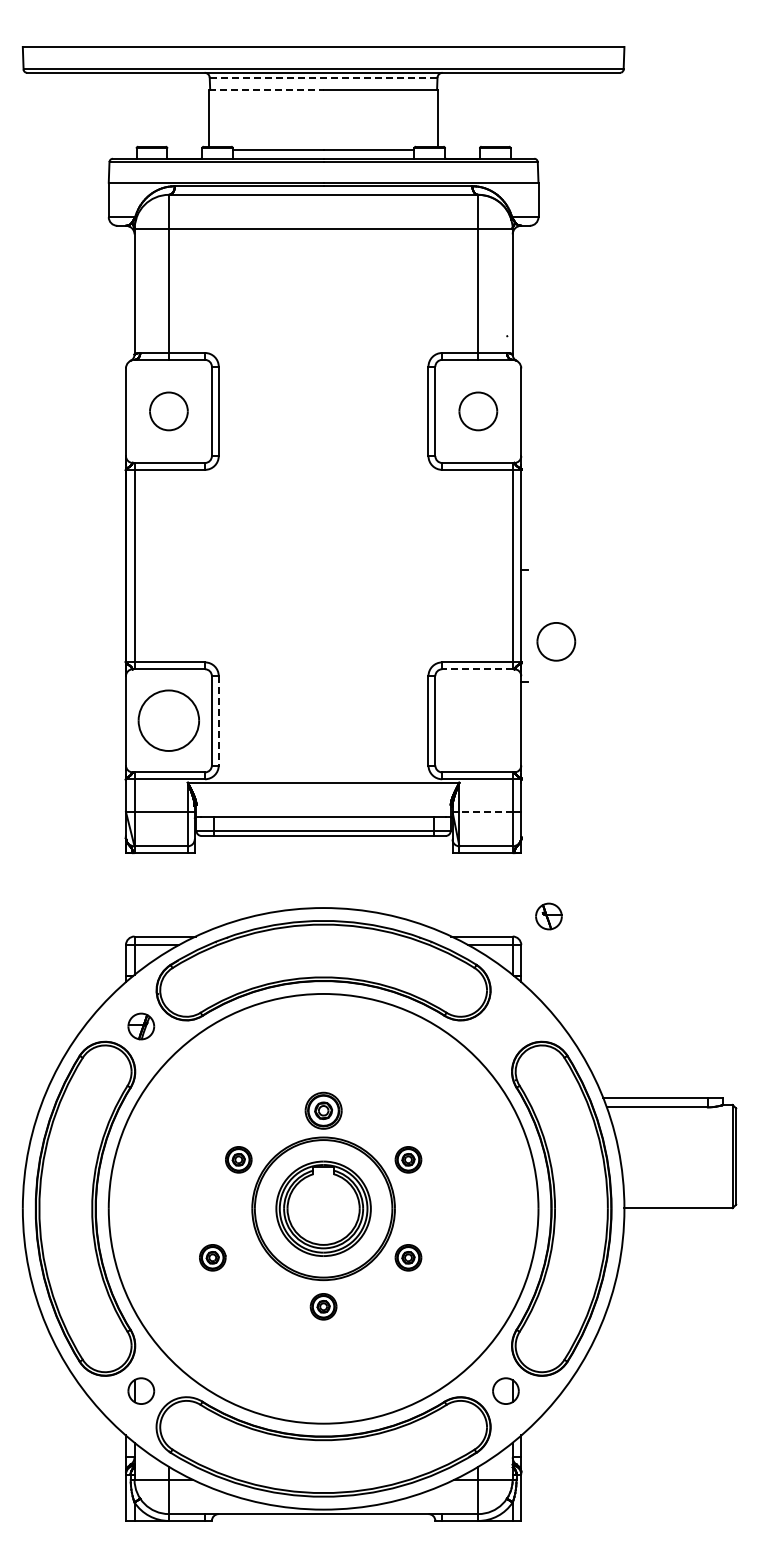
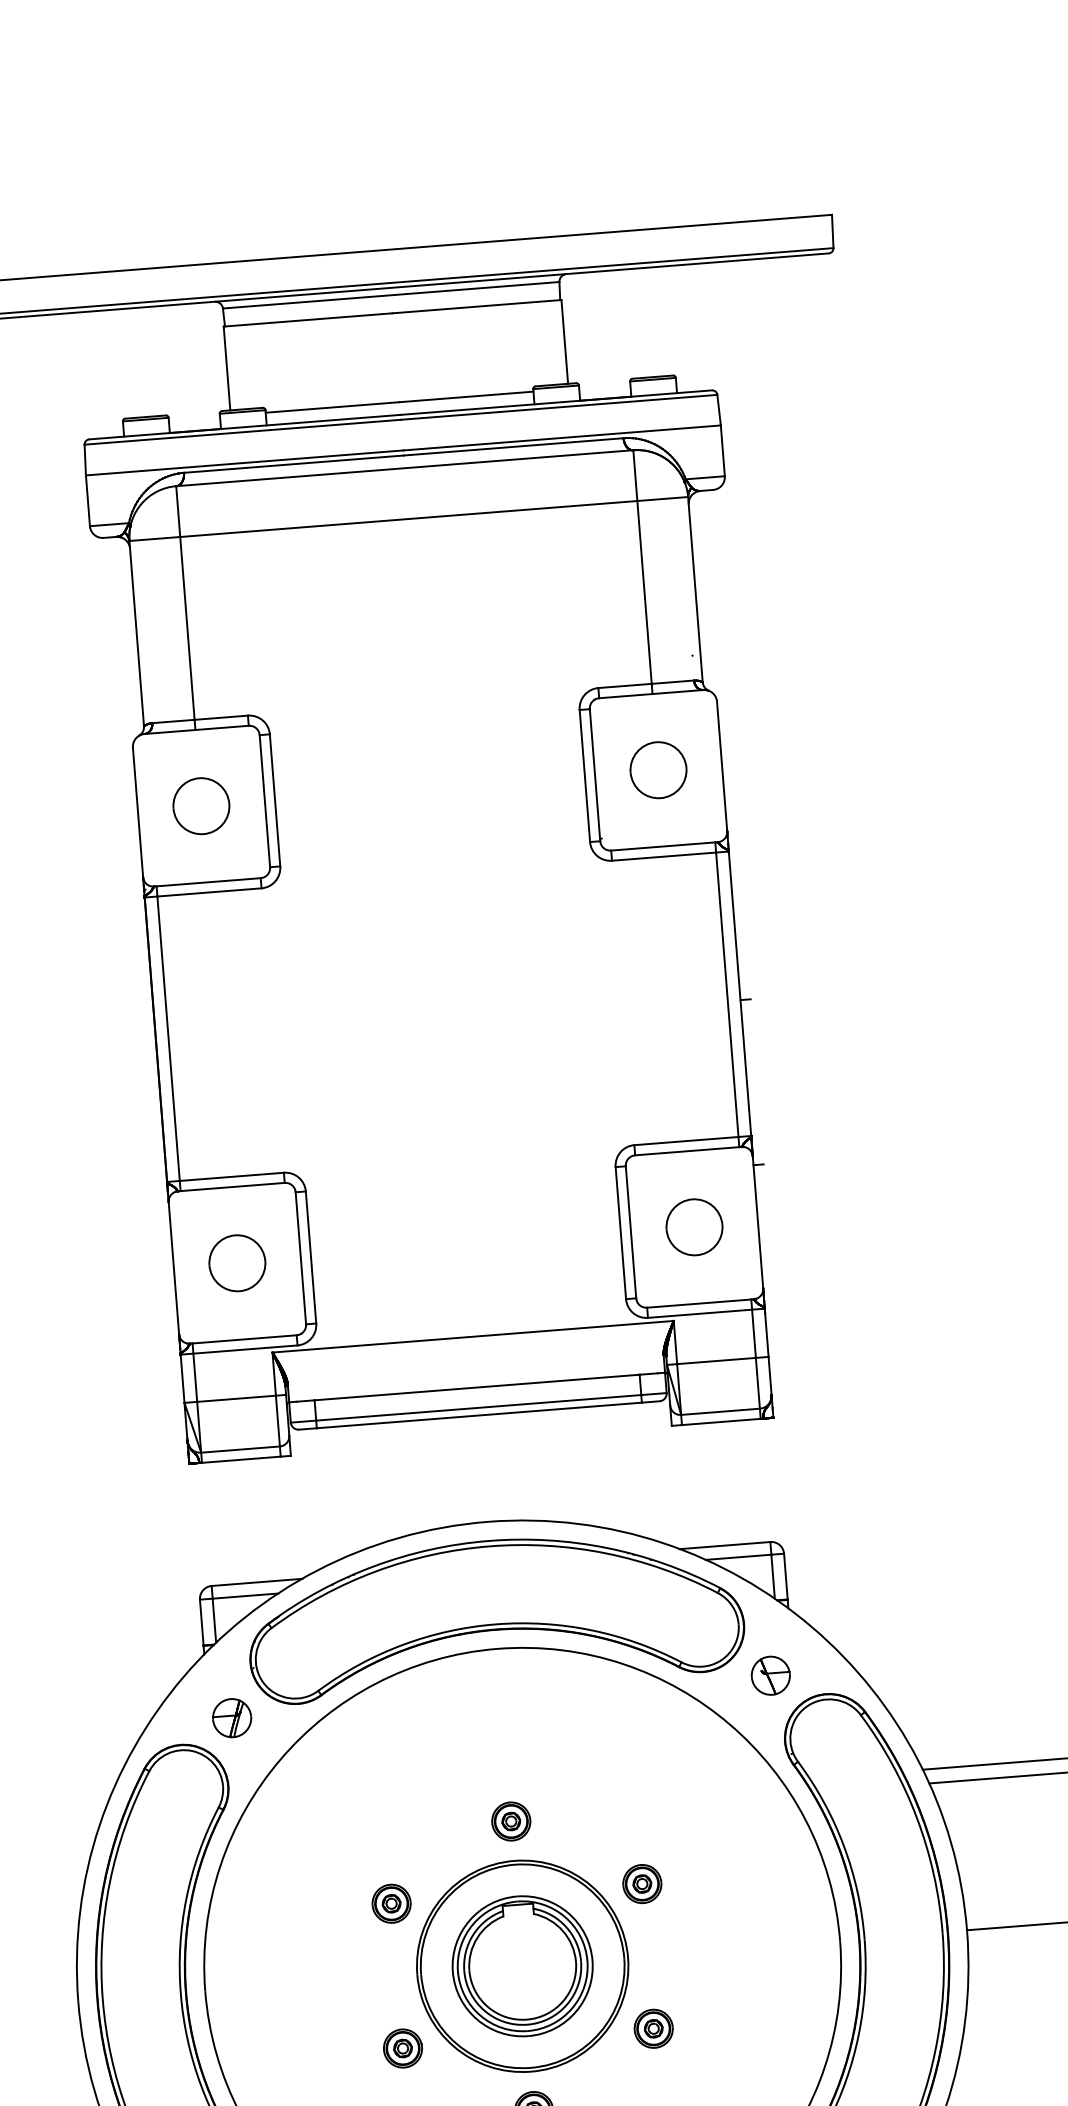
line: (323, 77) -> (390, 294), dashed -> solid
line: (266, 90) -> (308, 320), dashed -> solid
part: (556, 641) -> (694, 1226), moved
line: (476, 669) -> (685, 1151), dashed -> solid
part: (168, 720) -> (236, 1262), size x0.62
line: (218, 720) -> (310, 1257), dashed -> solid
line: (486, 811) -> (717, 1360), dashed -> solid
part: (548, 916) -> (770, 1675), moved
part: (323, 1110) -> (511, 1821), size x0.71
part: (212, 1257) -> (402, 2048), moved

